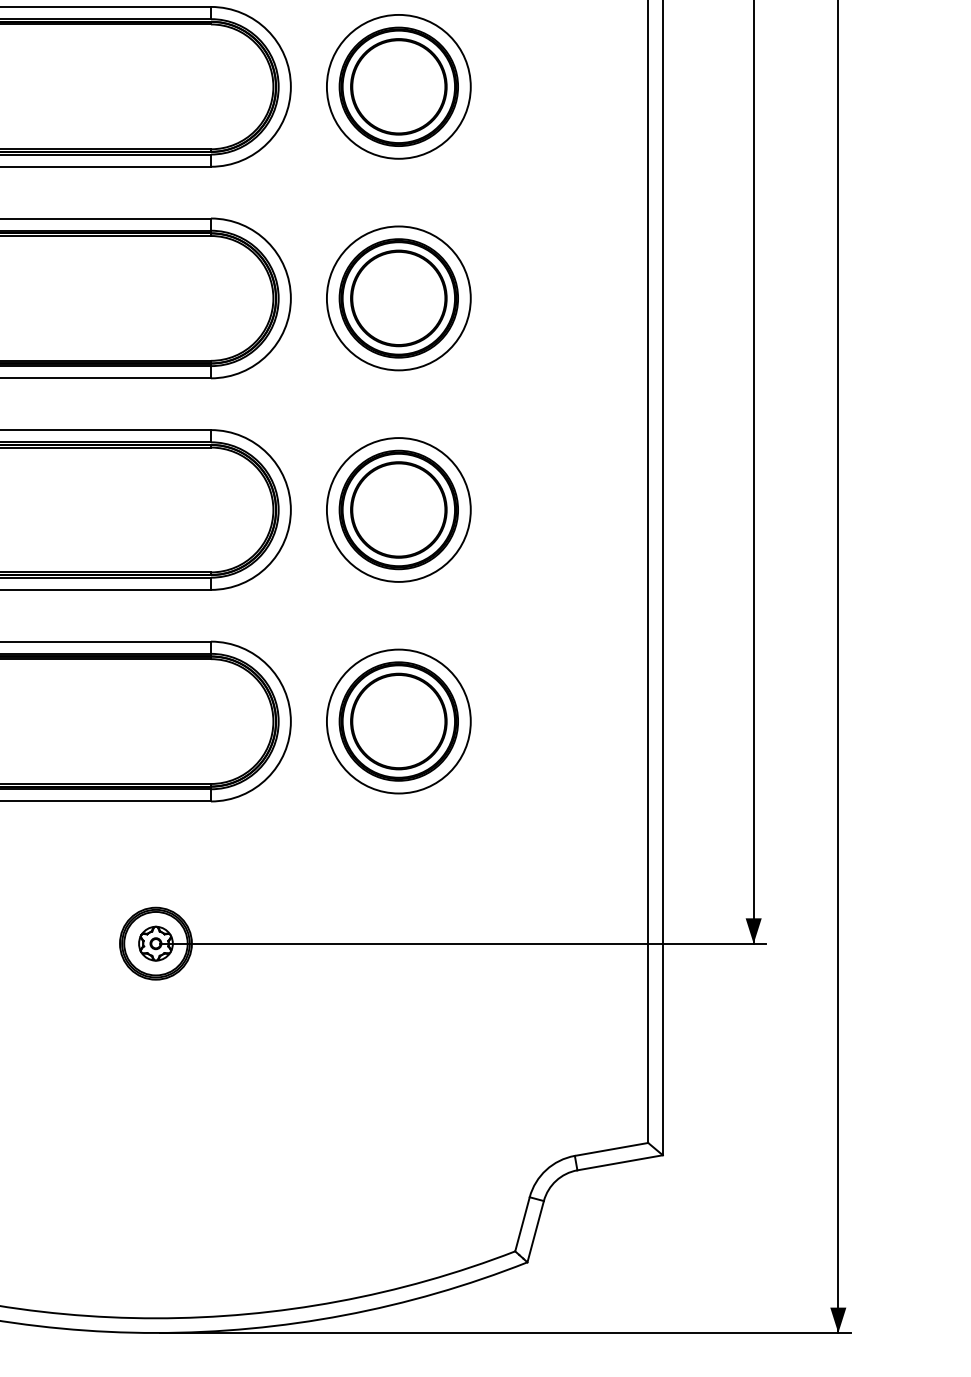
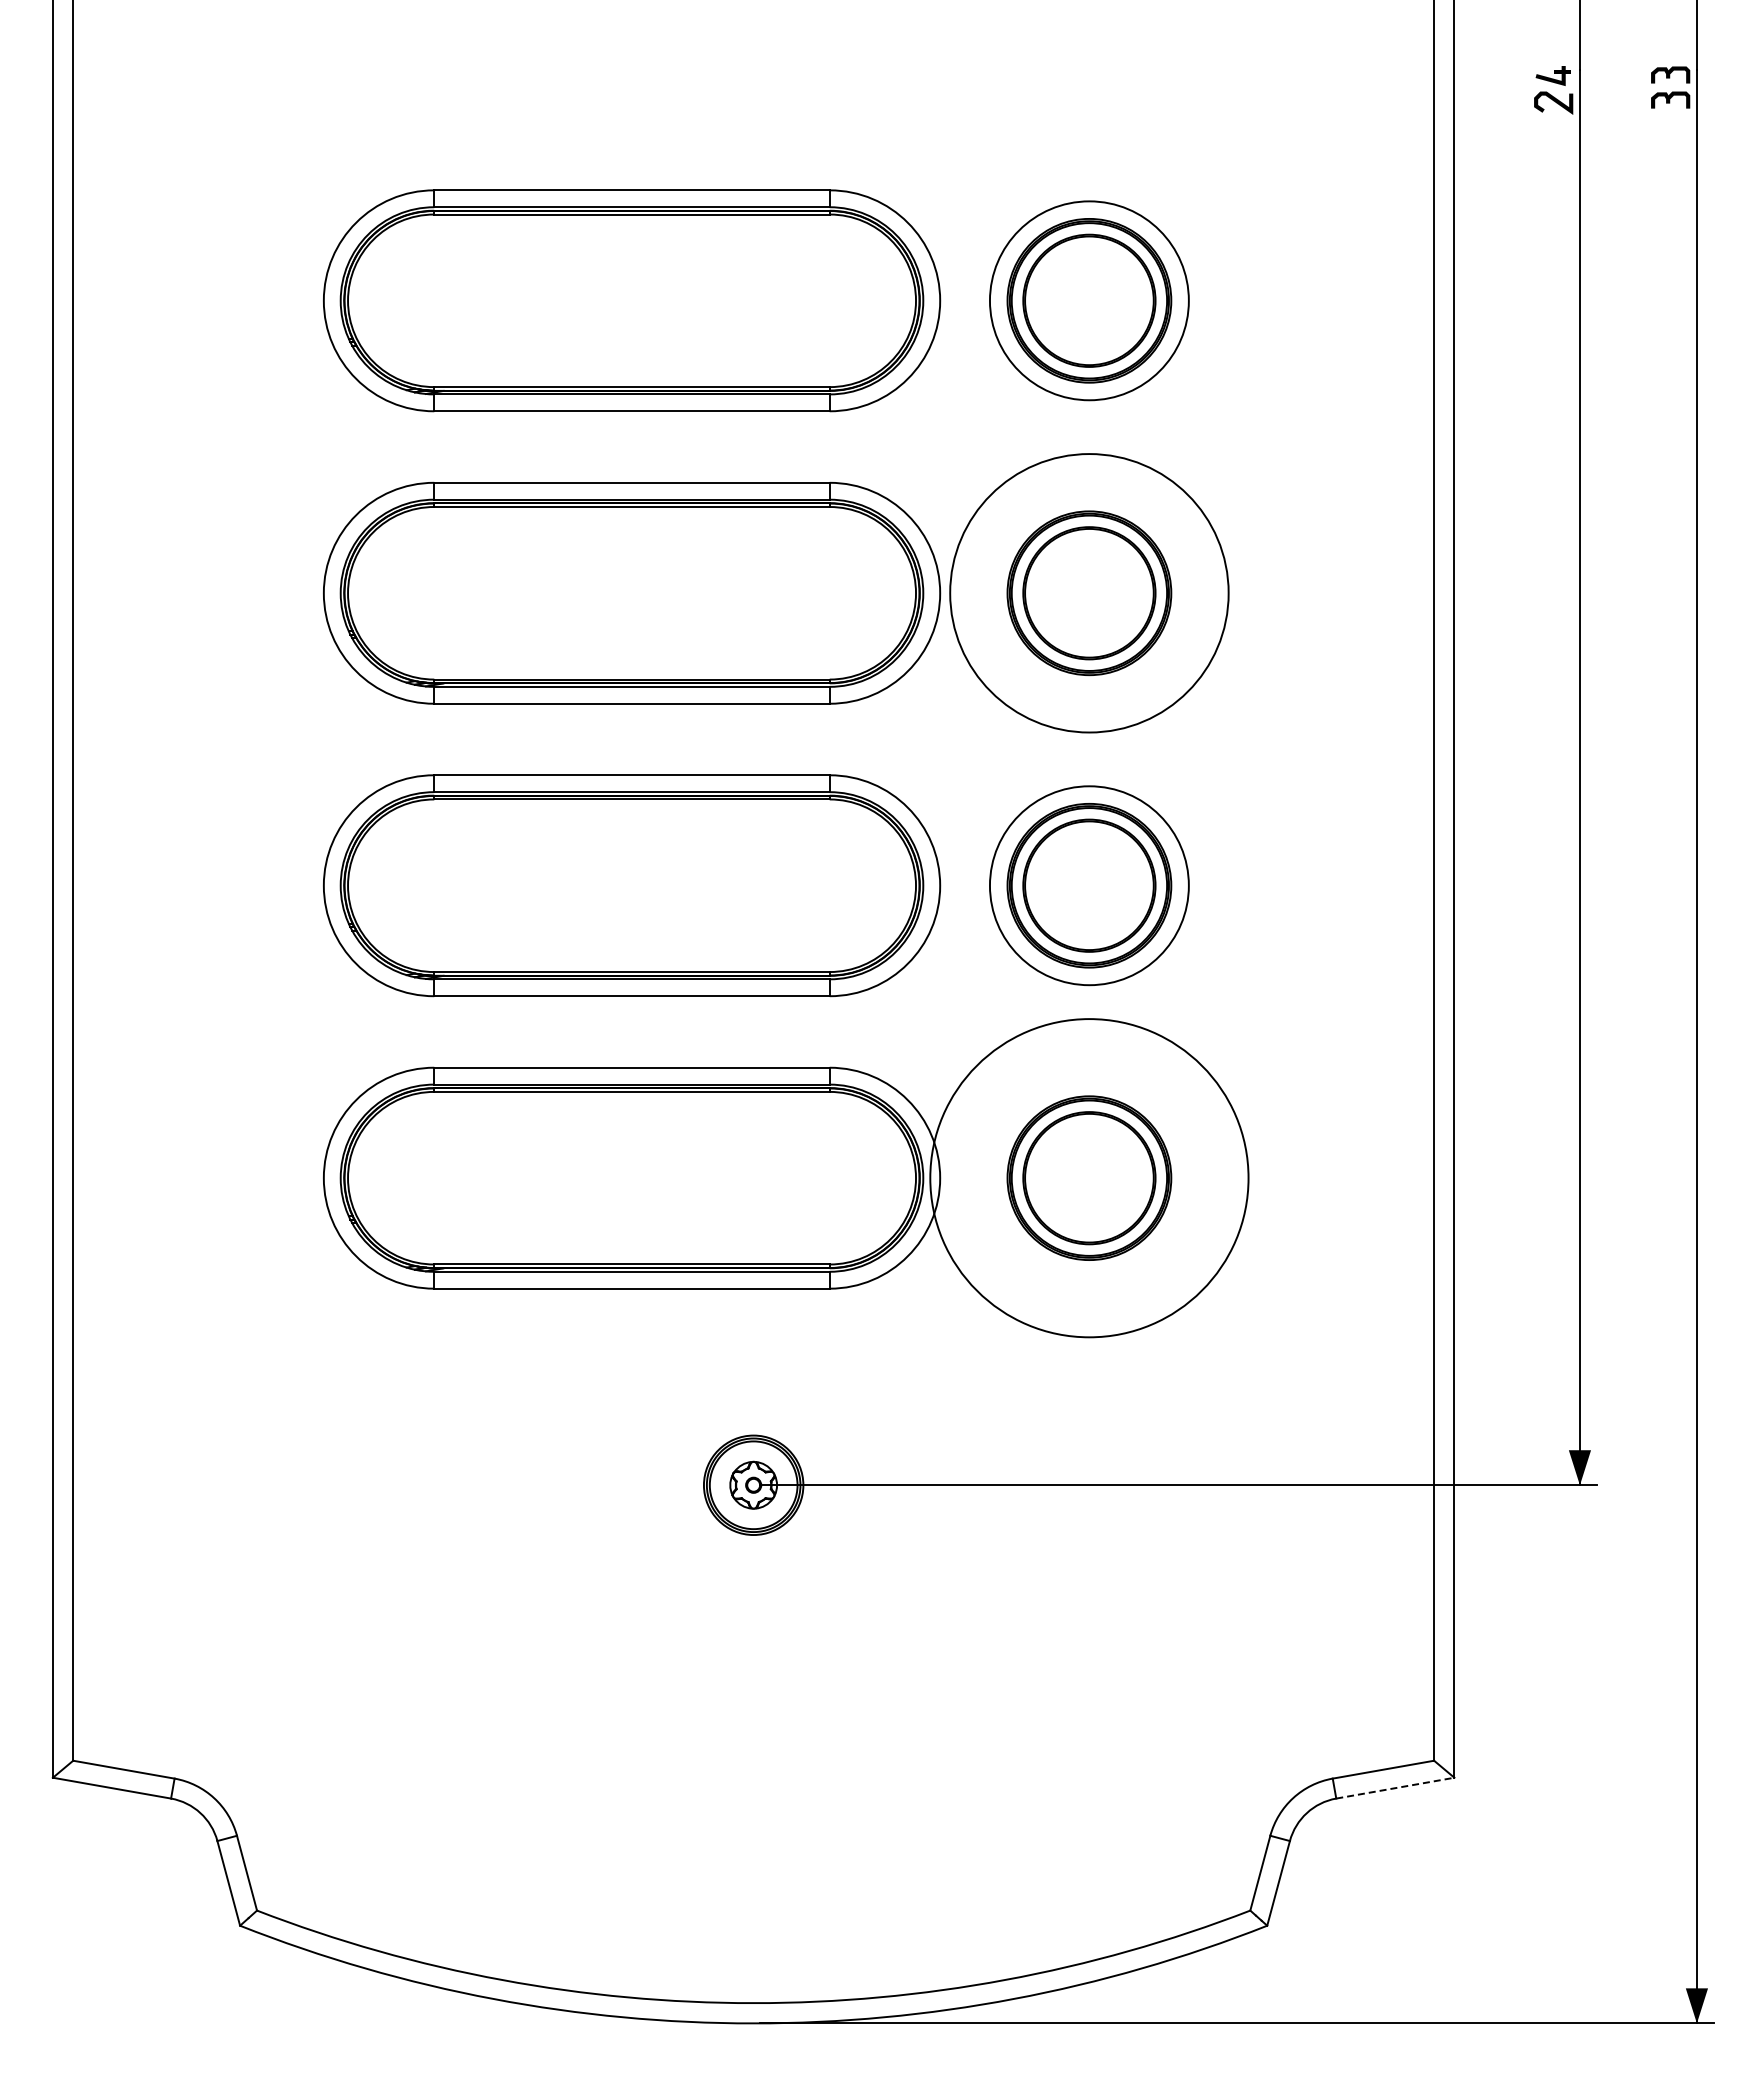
circle: (398, 297) -> (1088, 592), size x1.4
circle: (398, 721) -> (1088, 1177), size x1.6
line: (620, 1163) -> (1395, 1788), solid -> dashed

